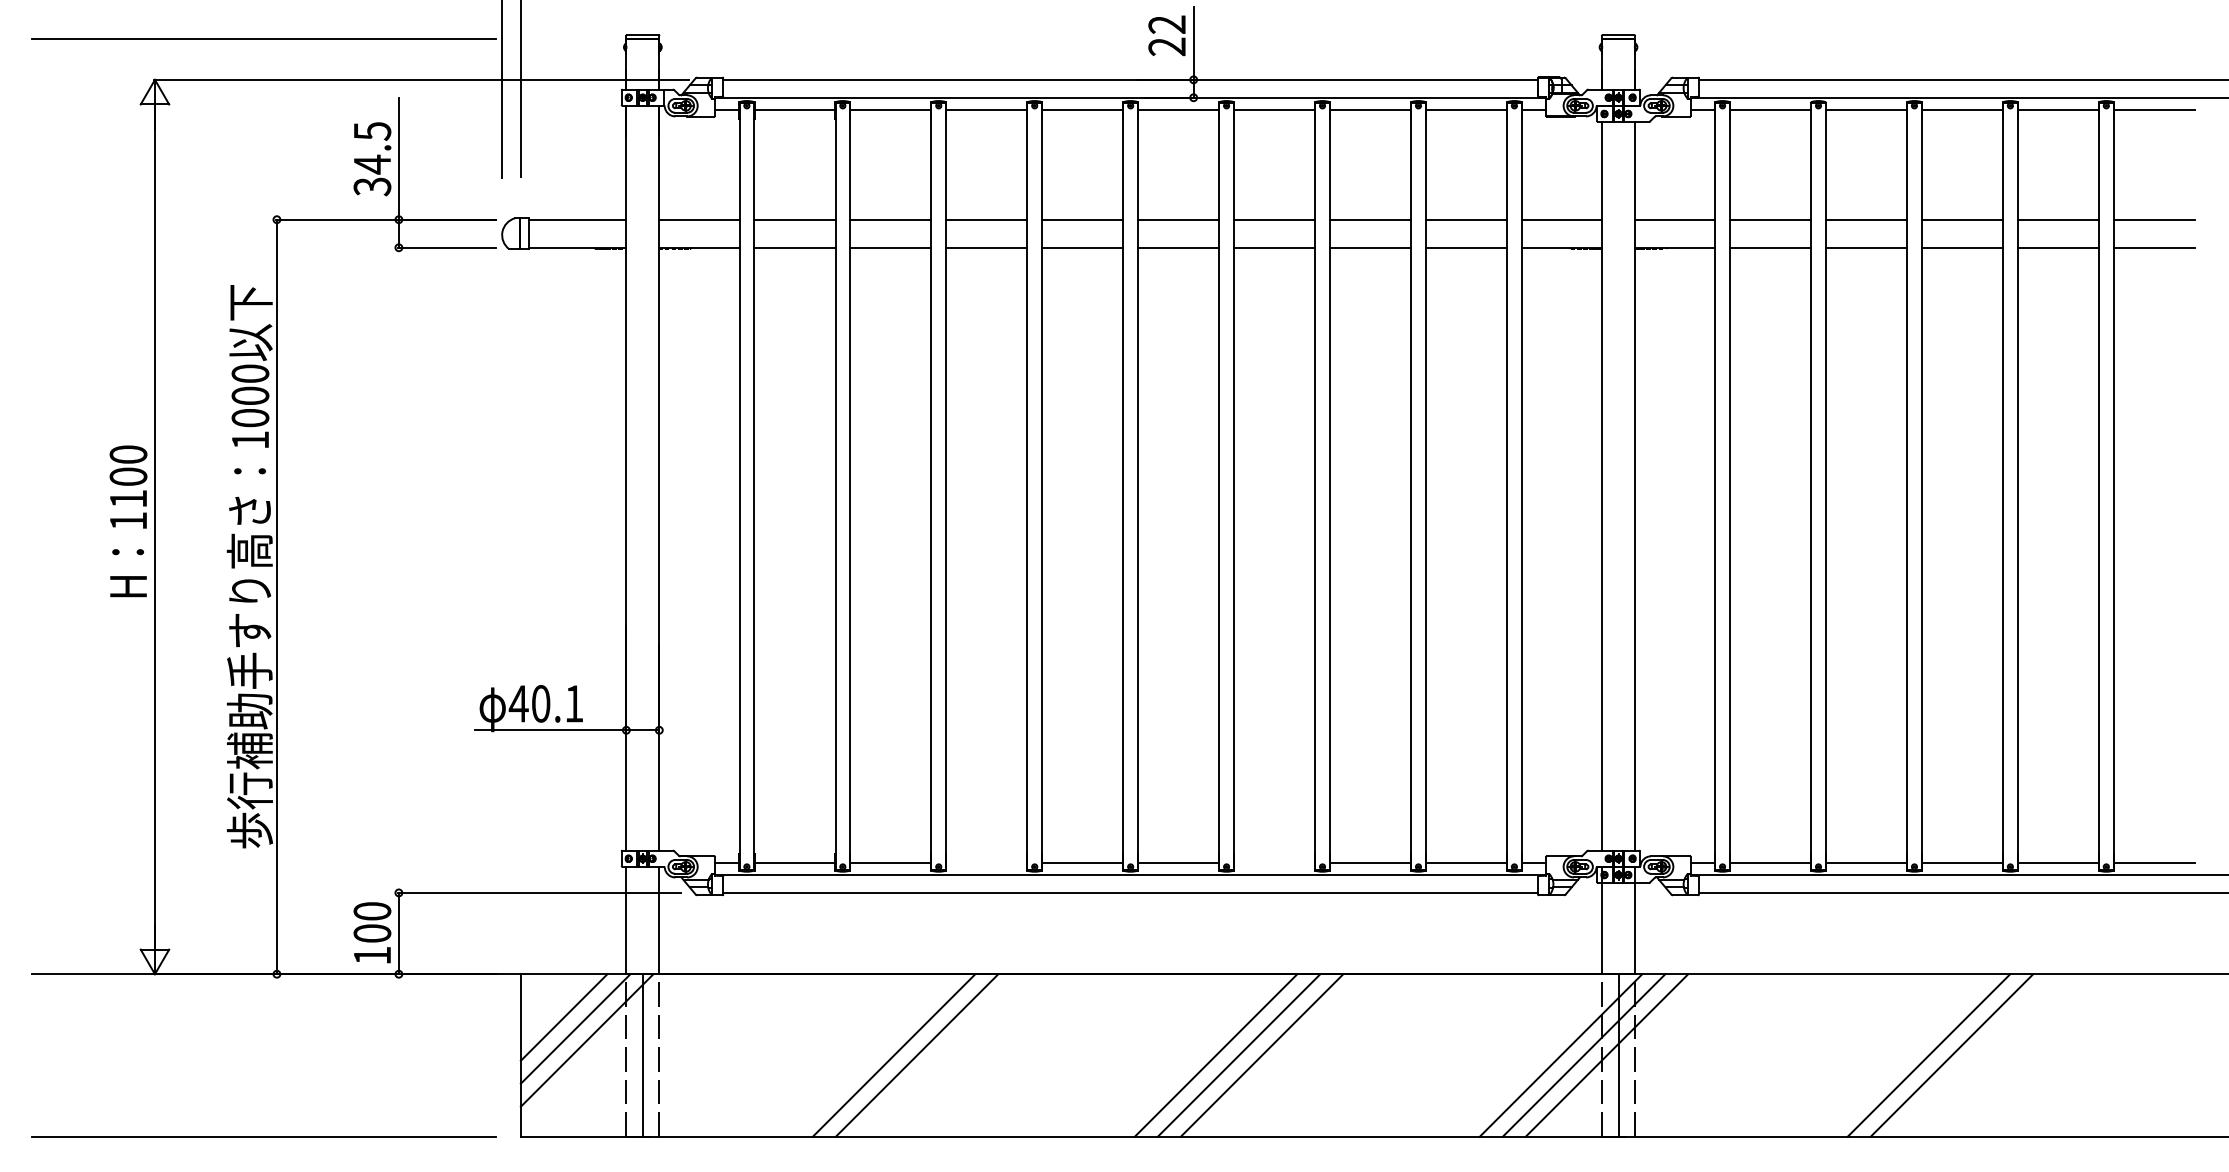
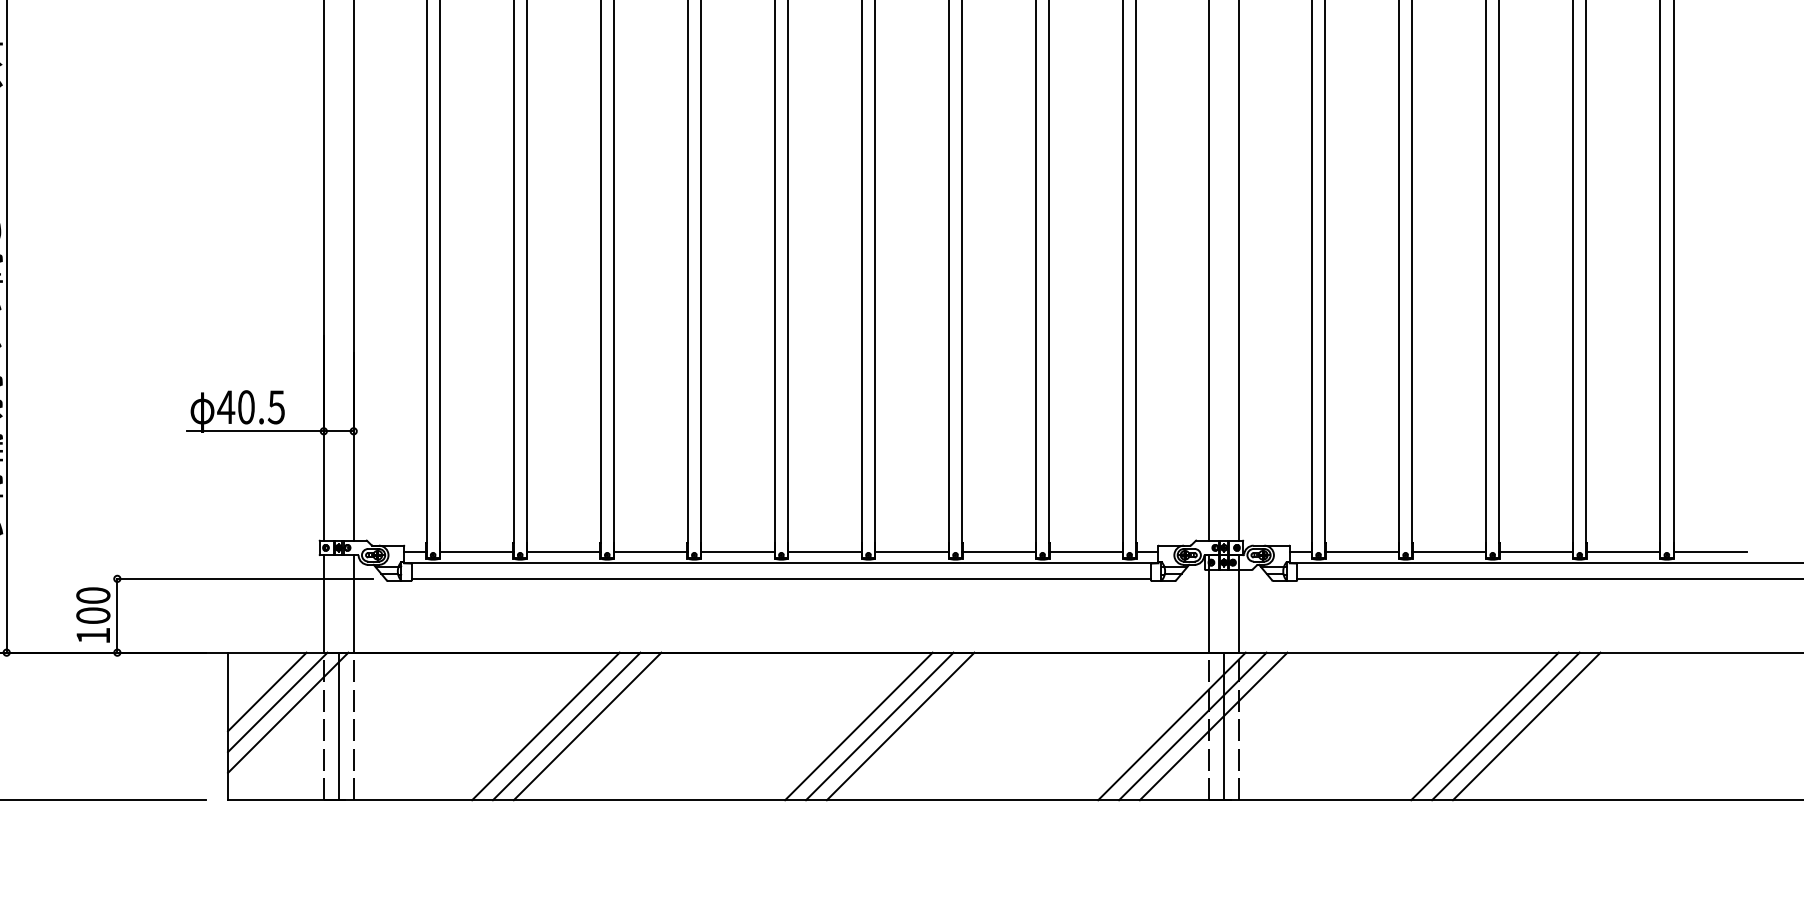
text: (573, 703) -> (275, 406), 40.1 -> 40.5
line: (986, 862) -> (650, 551), added
line: (1274, 862) -> (911, 551), added
line: (870, 1055) -> (545, 726), added
line: (1905, 1055) -> (1484, 726), added

